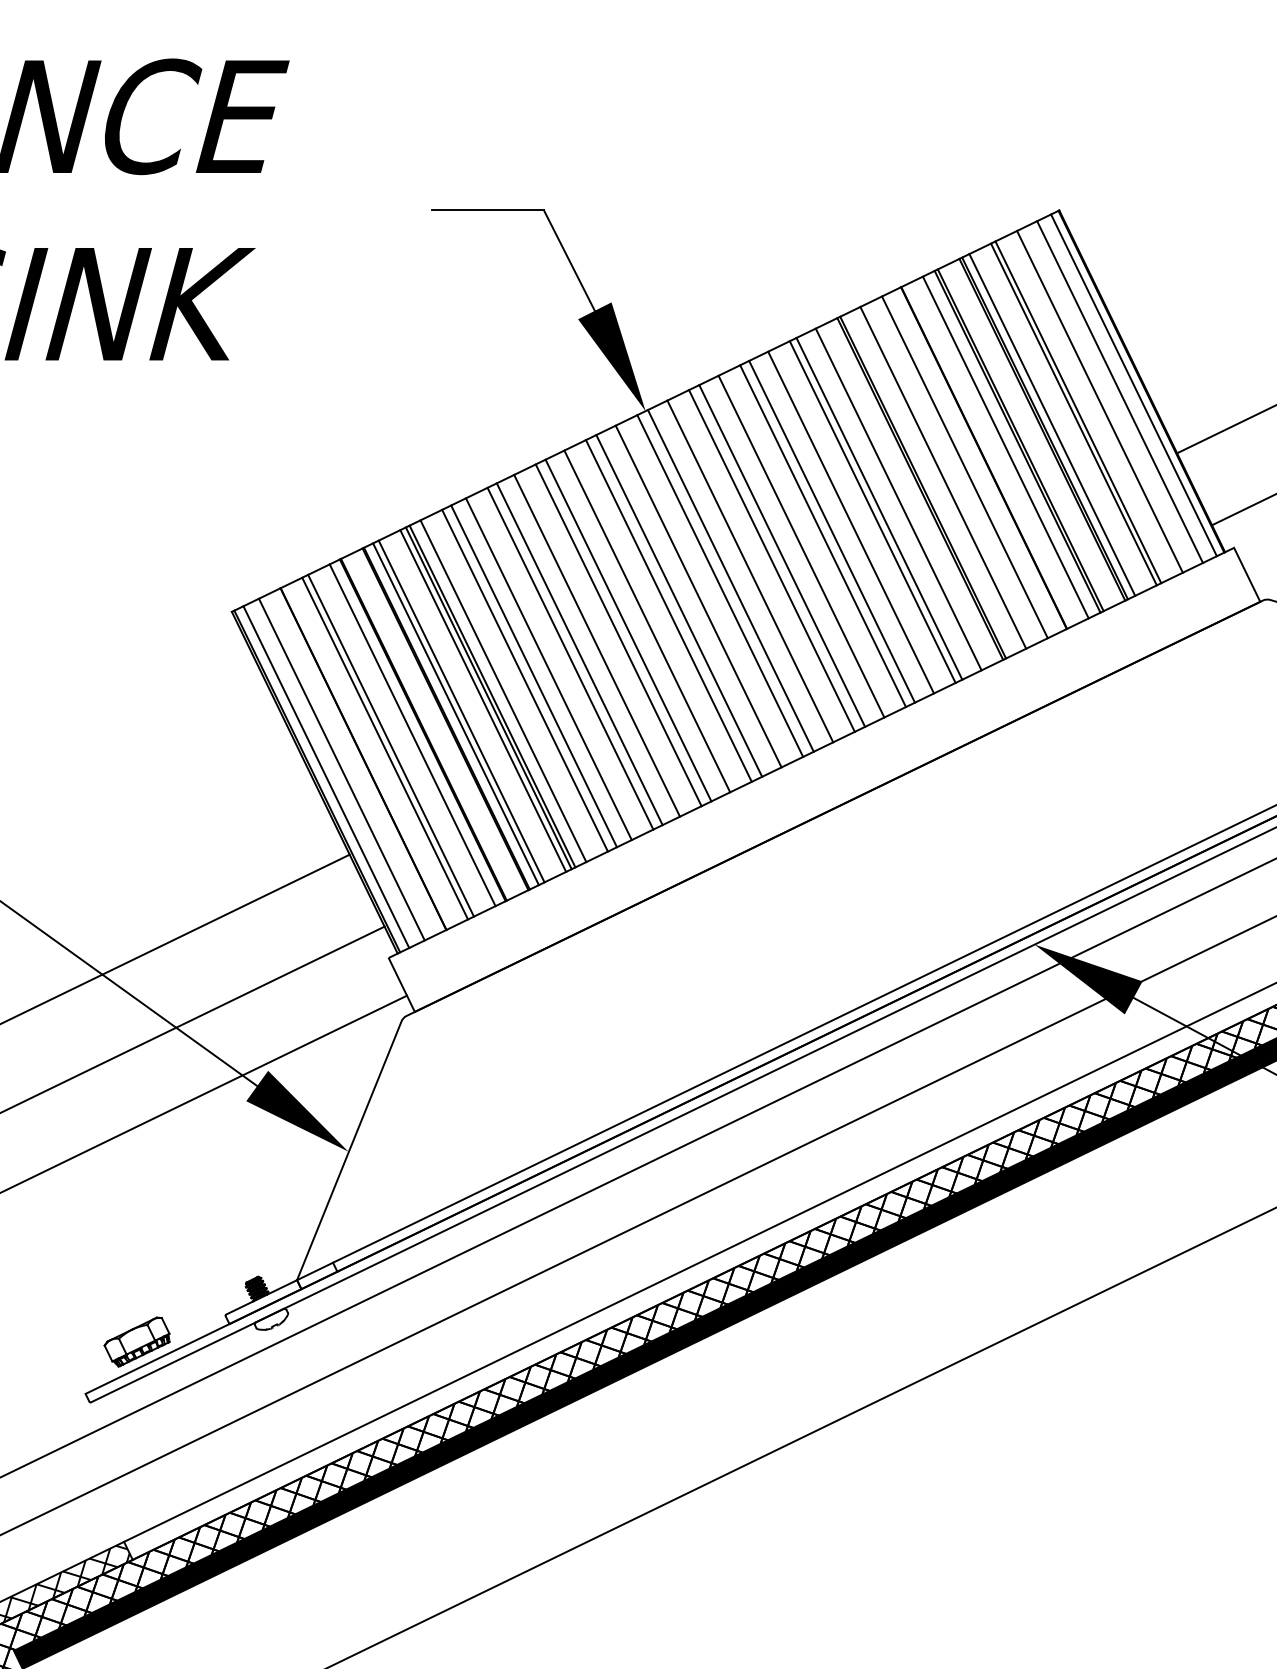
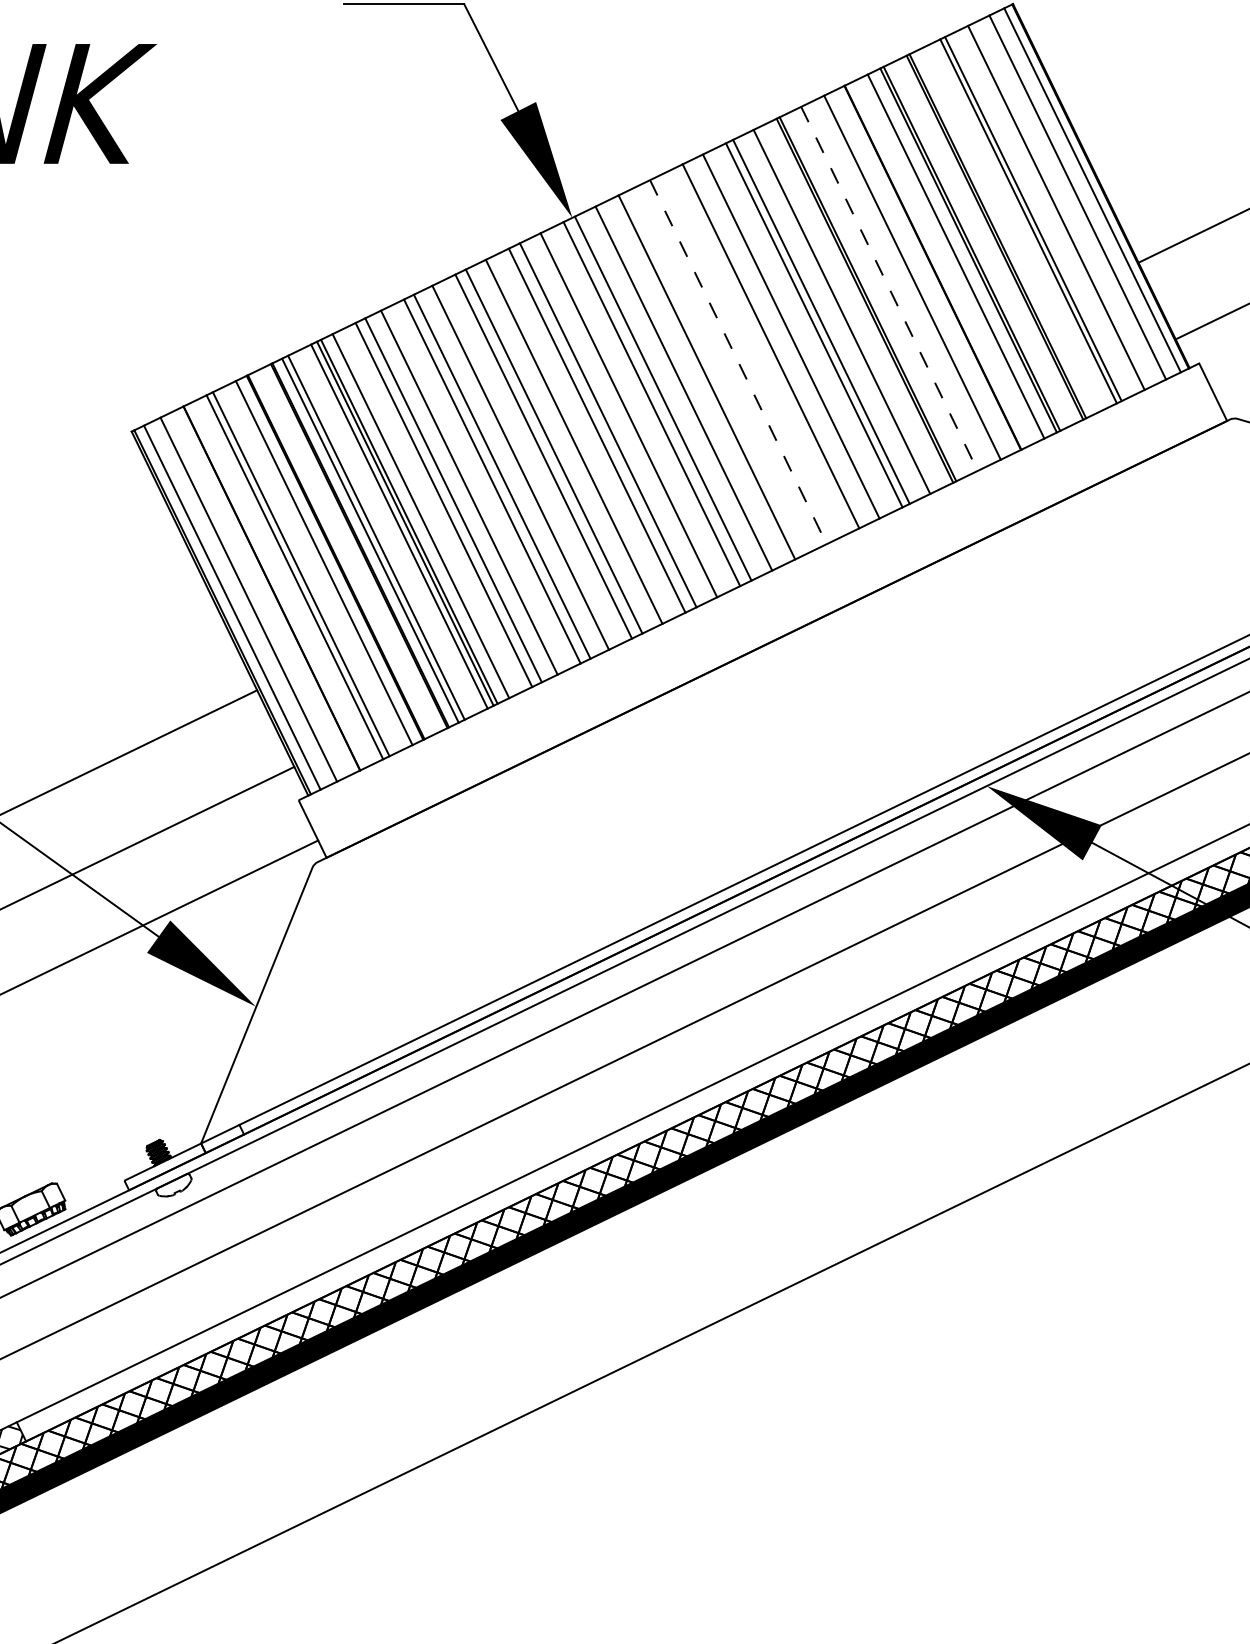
line: (1052, 424) -> (1005, 232), removed
line: (943, 477) -> (889, 288), solid -> dashed
line: (822, 536) -> (760, 351), removed
line: (801, 546) -> (738, 362), solid -> dashed
line: (782, 555) -> (718, 371), removed

